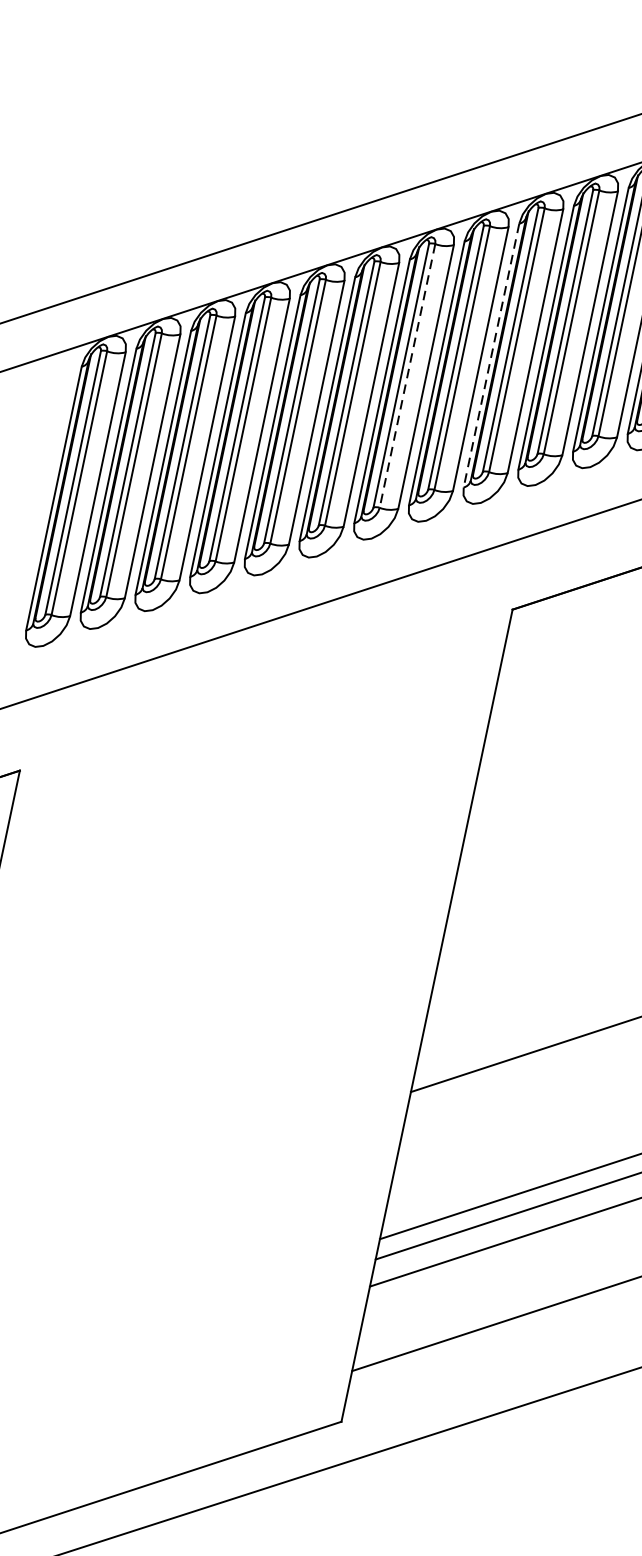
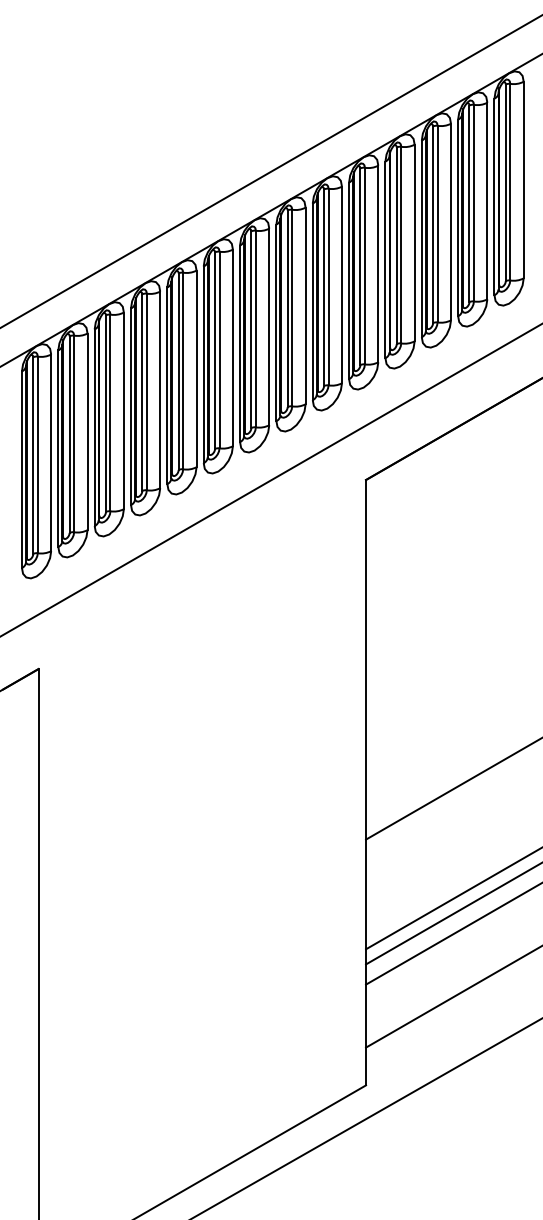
line: (490, 356) -> (312, 302), dashed -> solid
line: (406, 376) -> (255, 329), dashed -> solid

